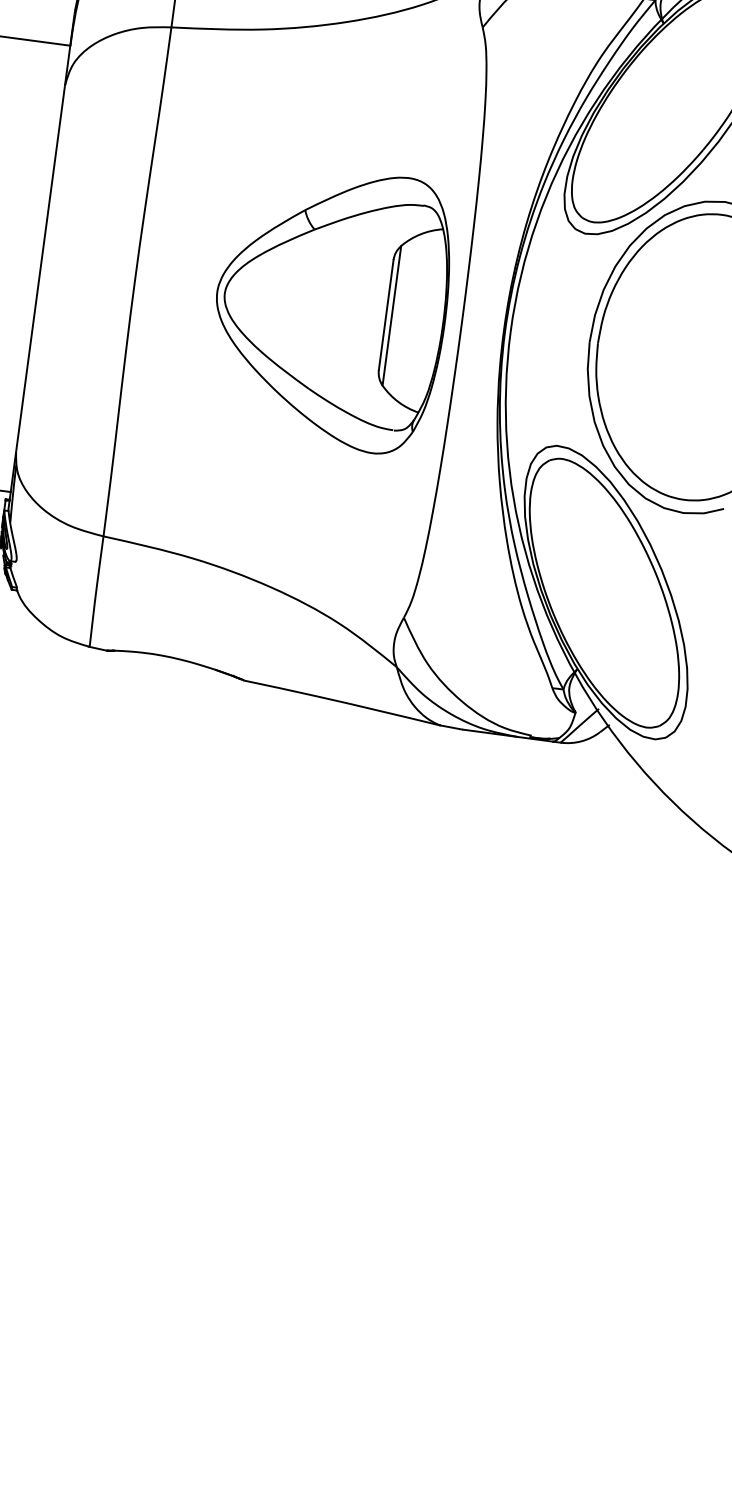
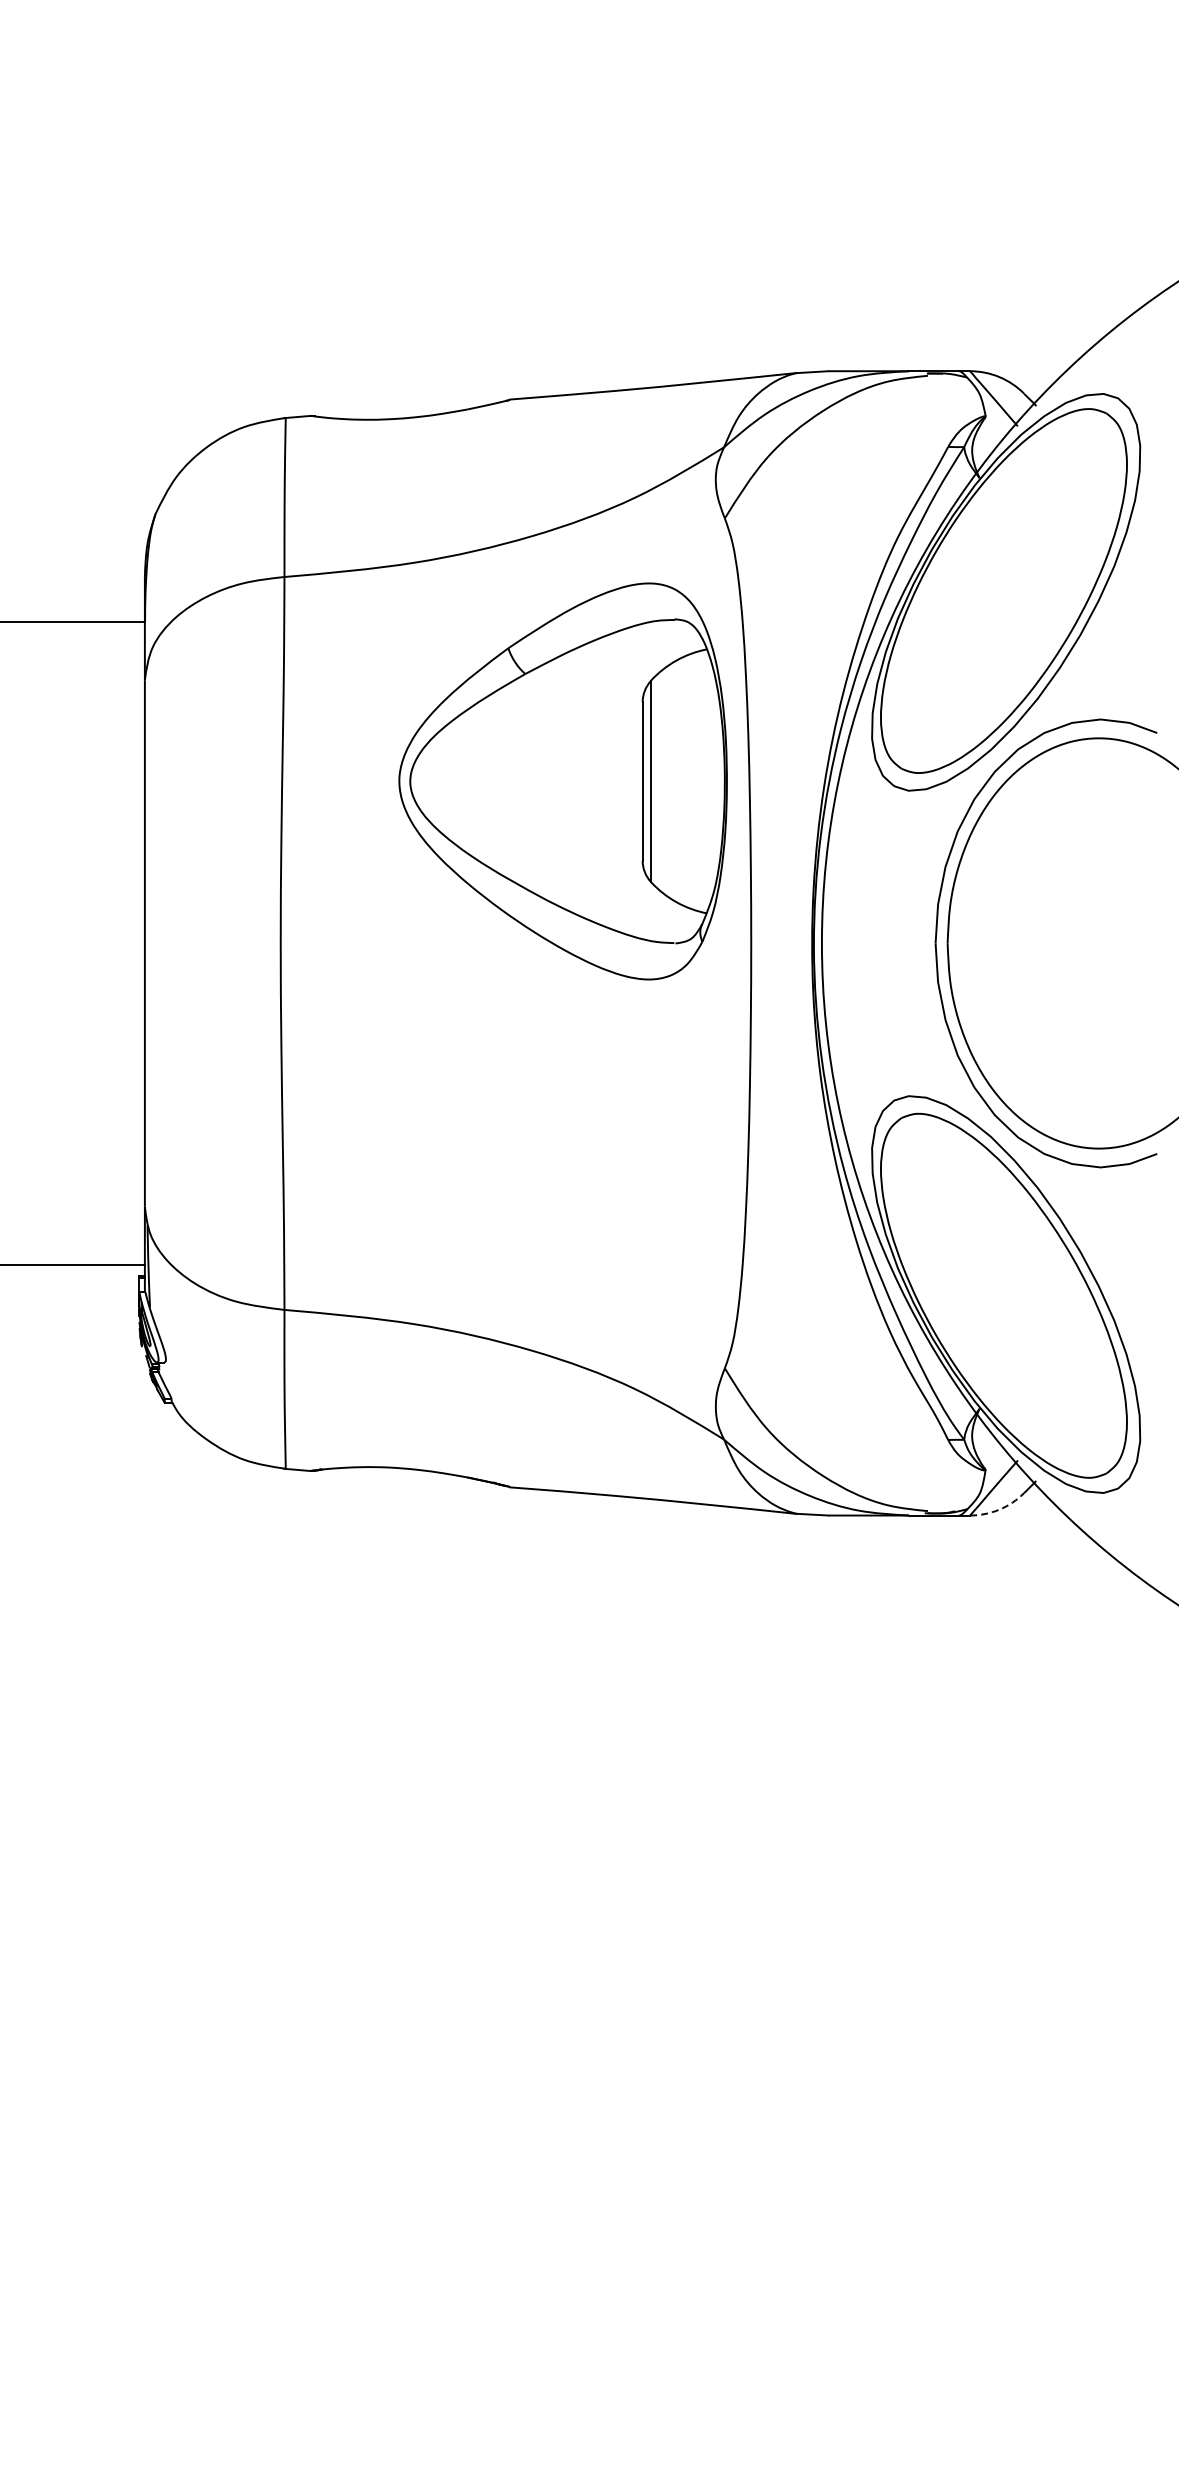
part: (330, 307) -> (562, 781), moved
arc: (581, 741) -> (999, 1509), solid -> dashed

